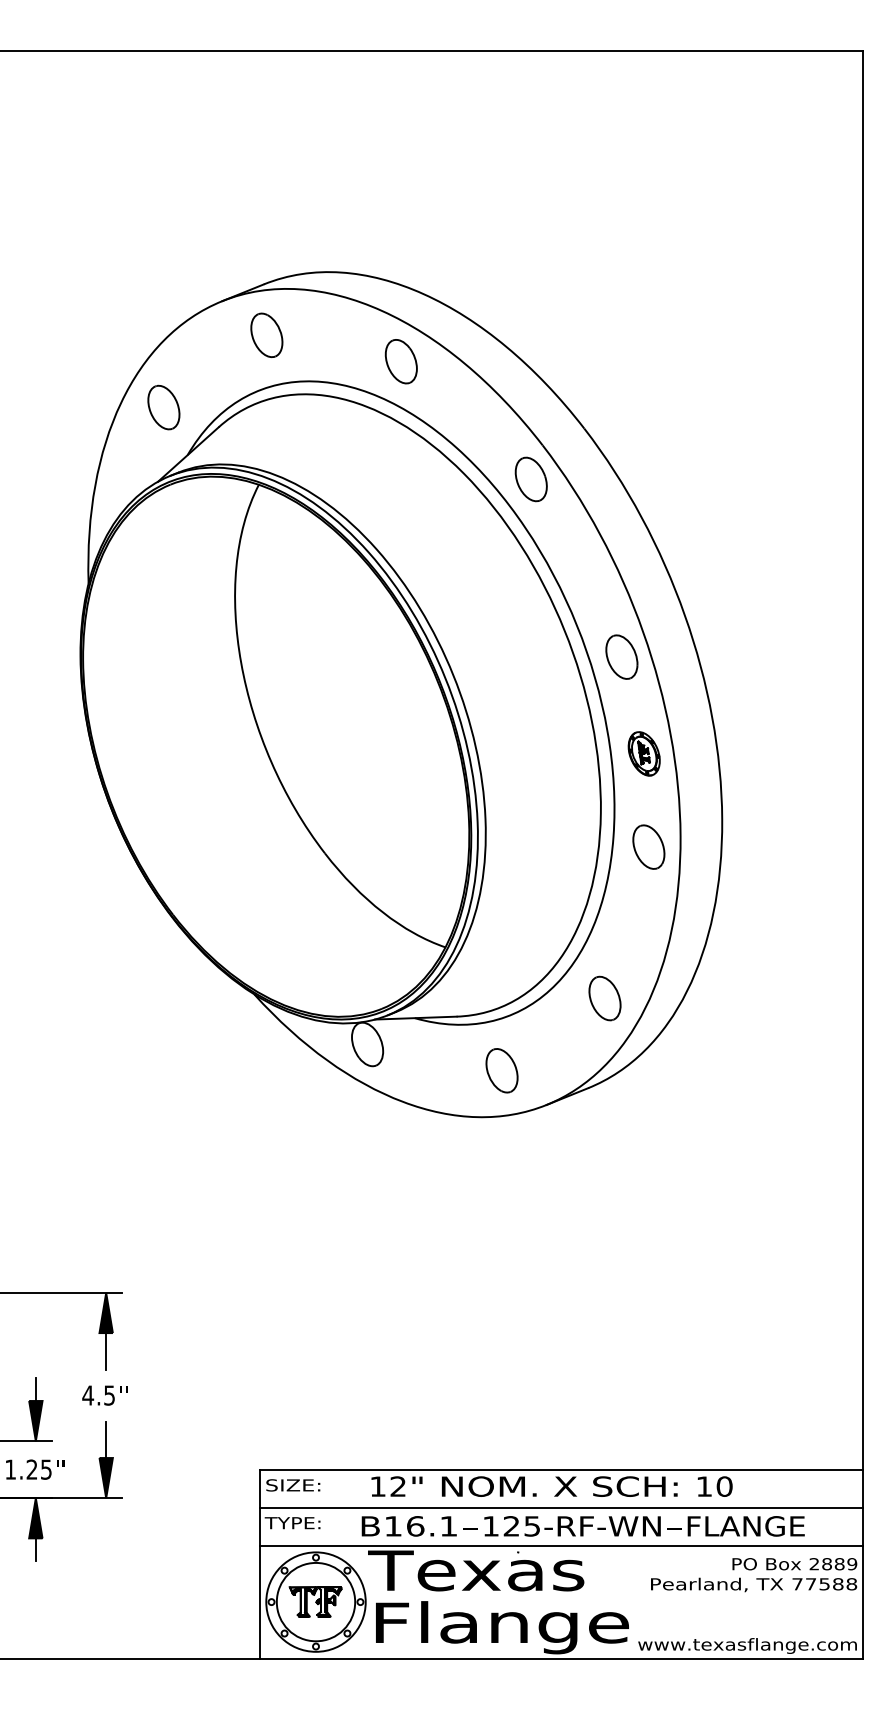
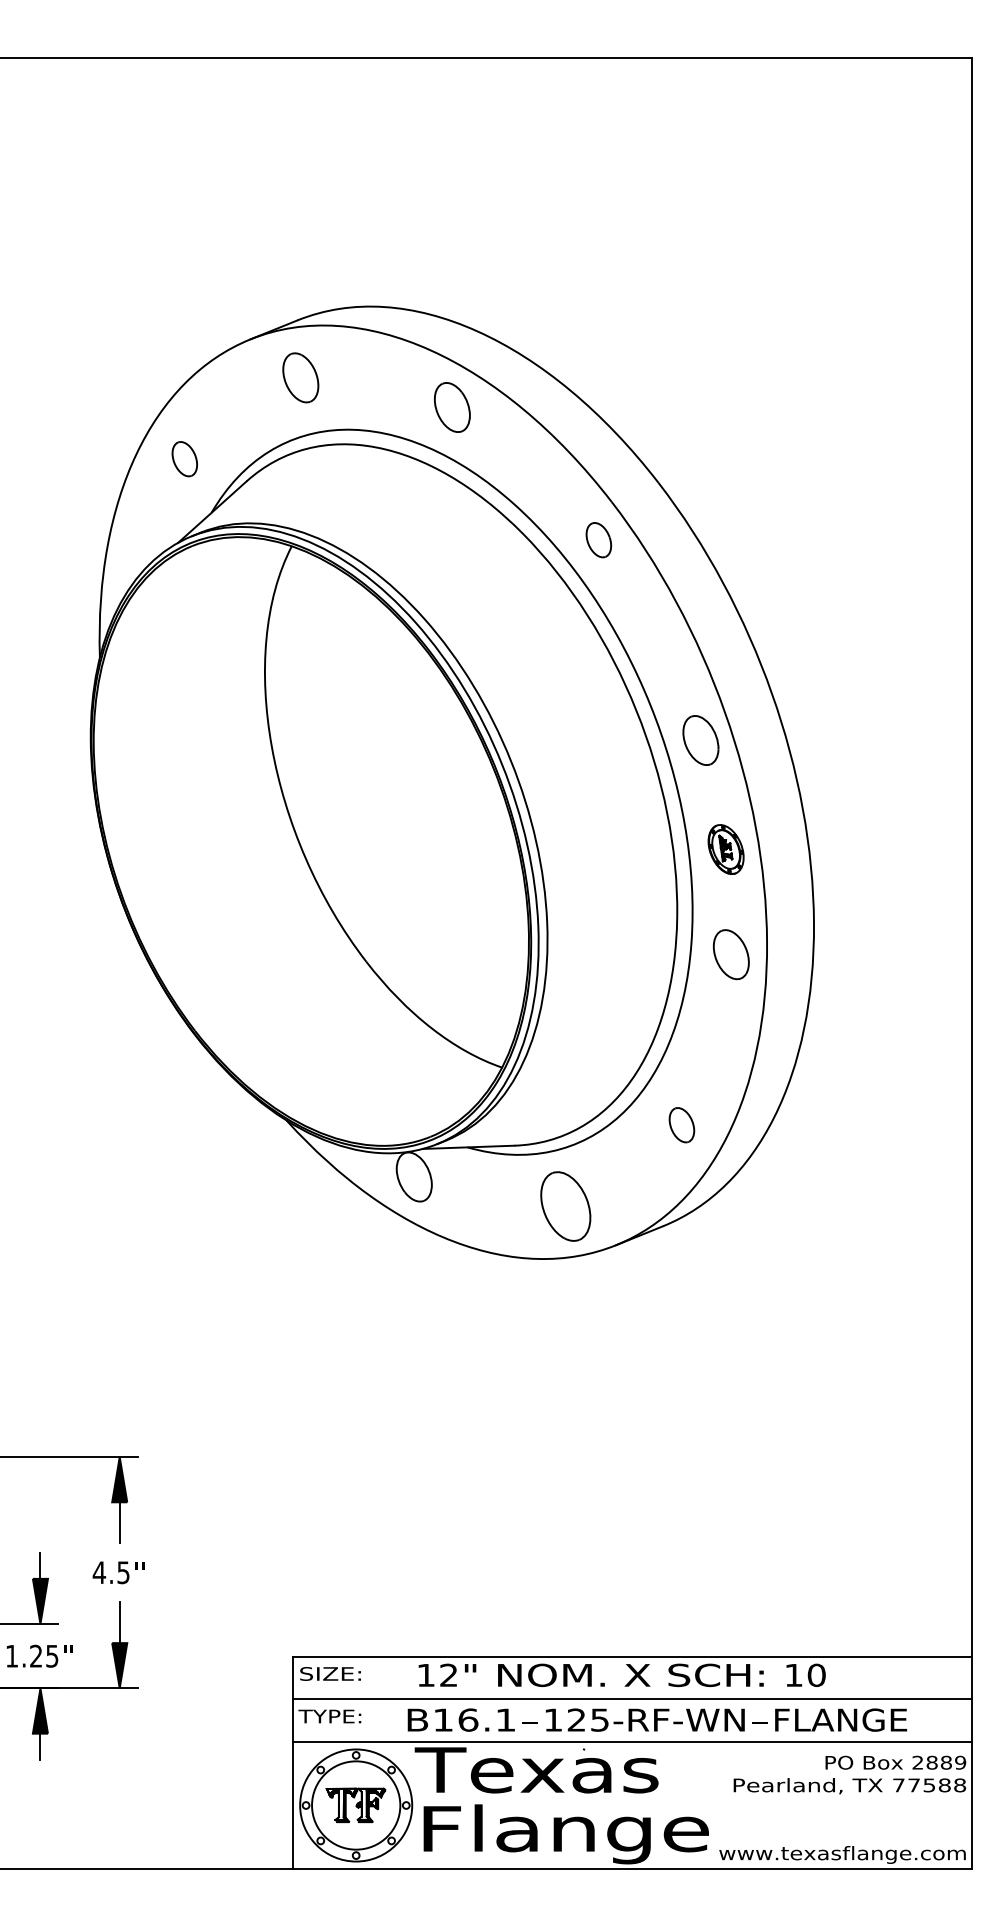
part: (163, 406) -> (184, 458), size x0.7
part: (531, 478) -> (598, 539), size x0.7
part: (604, 997) -> (681, 1124), size x0.7
part: (501, 1070) -> (565, 1206), size x1.4

